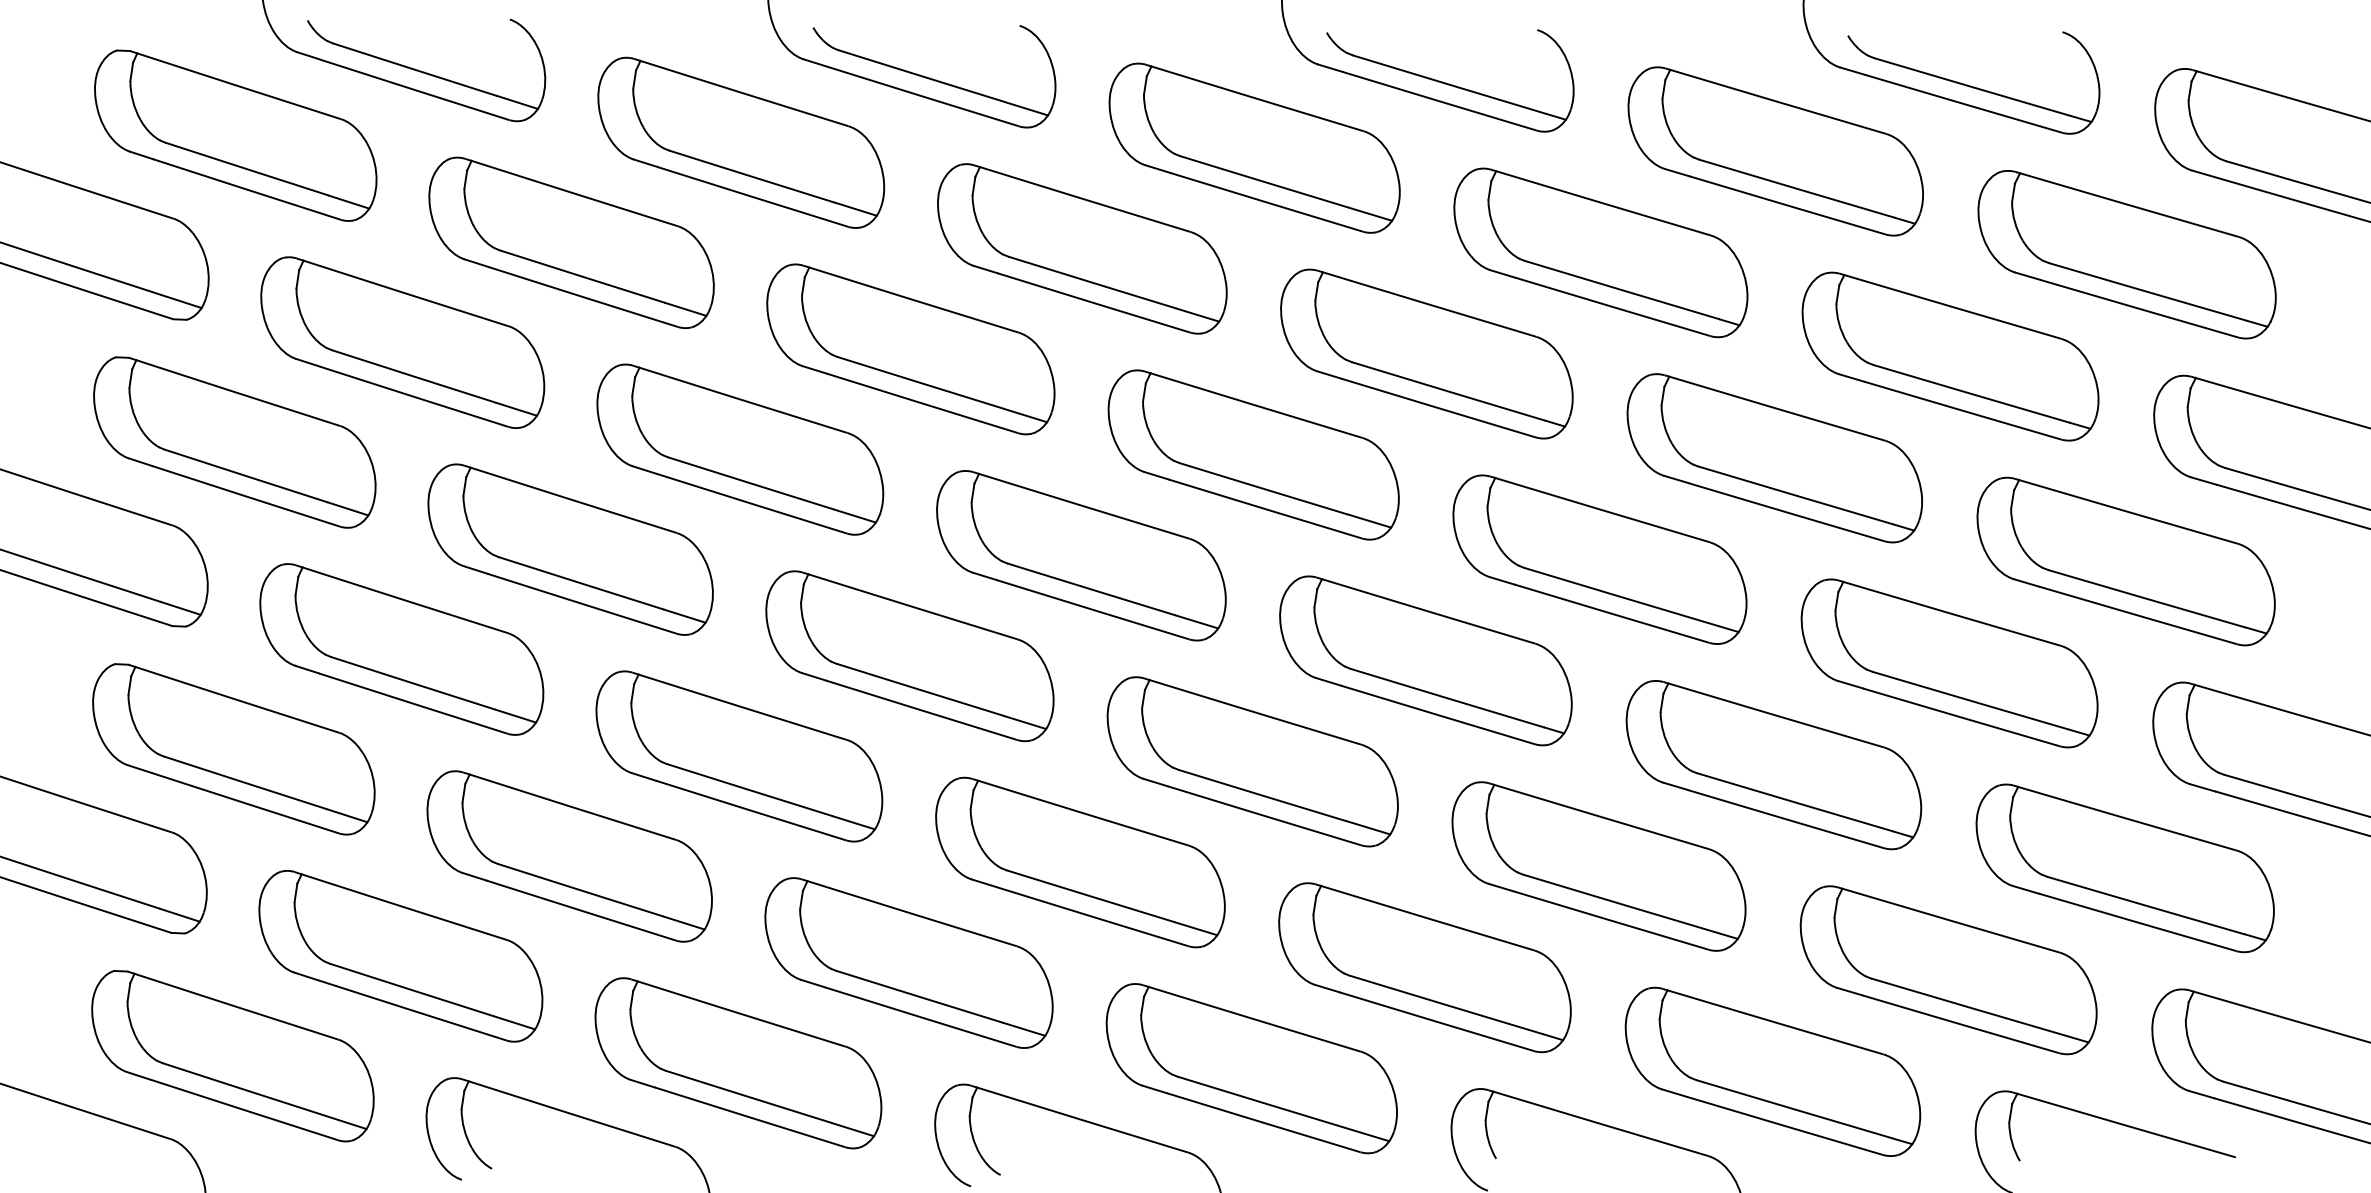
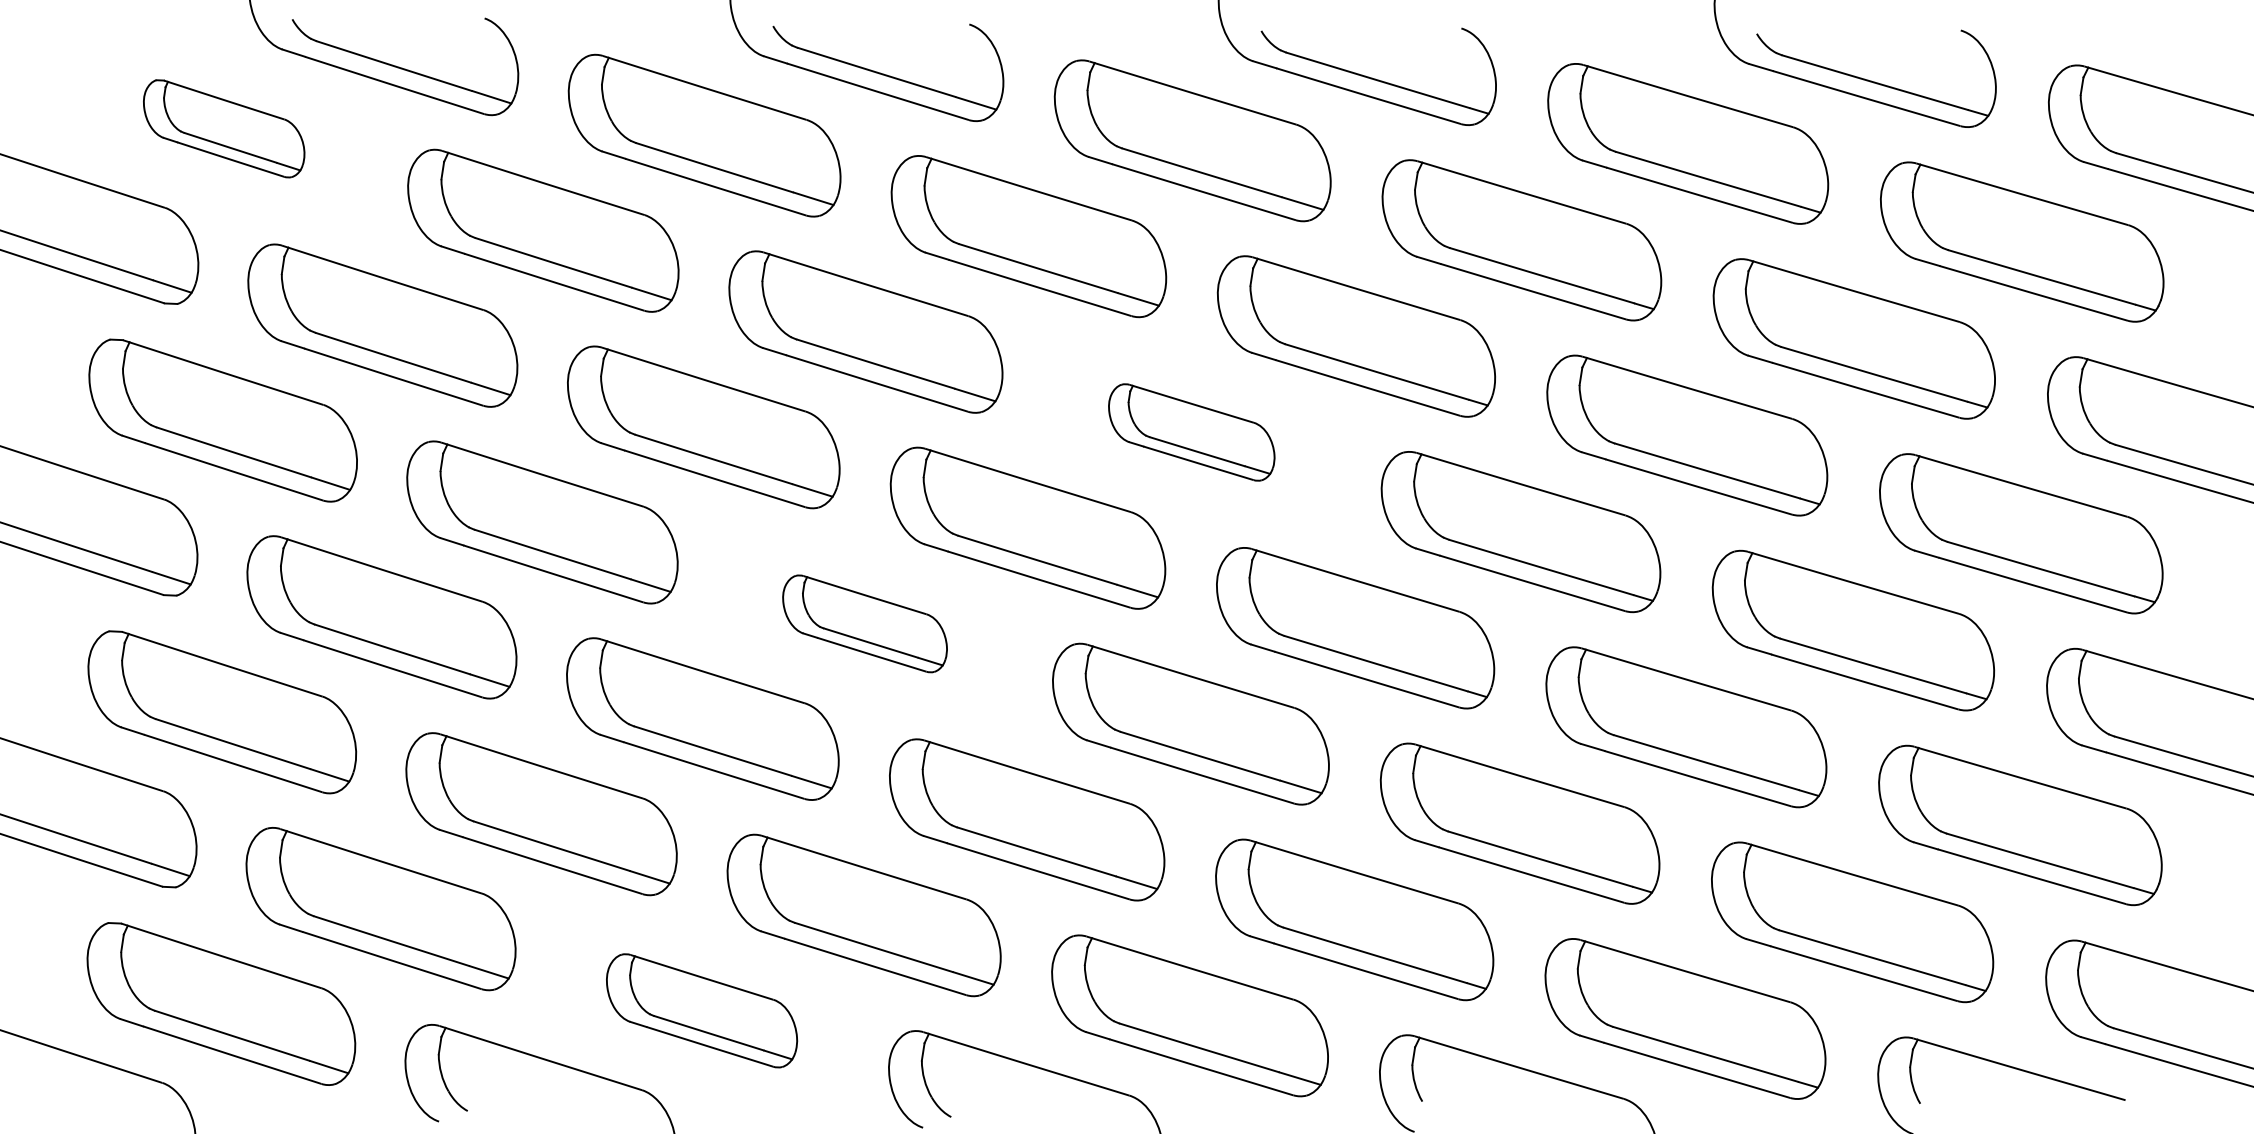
part: (235, 135) -> (223, 128), size x0.6
part: (1253, 454) -> (1191, 432), size x0.6
part: (909, 656) -> (864, 624), size x0.6
part: (738, 1063) -> (702, 1010), size x0.7

